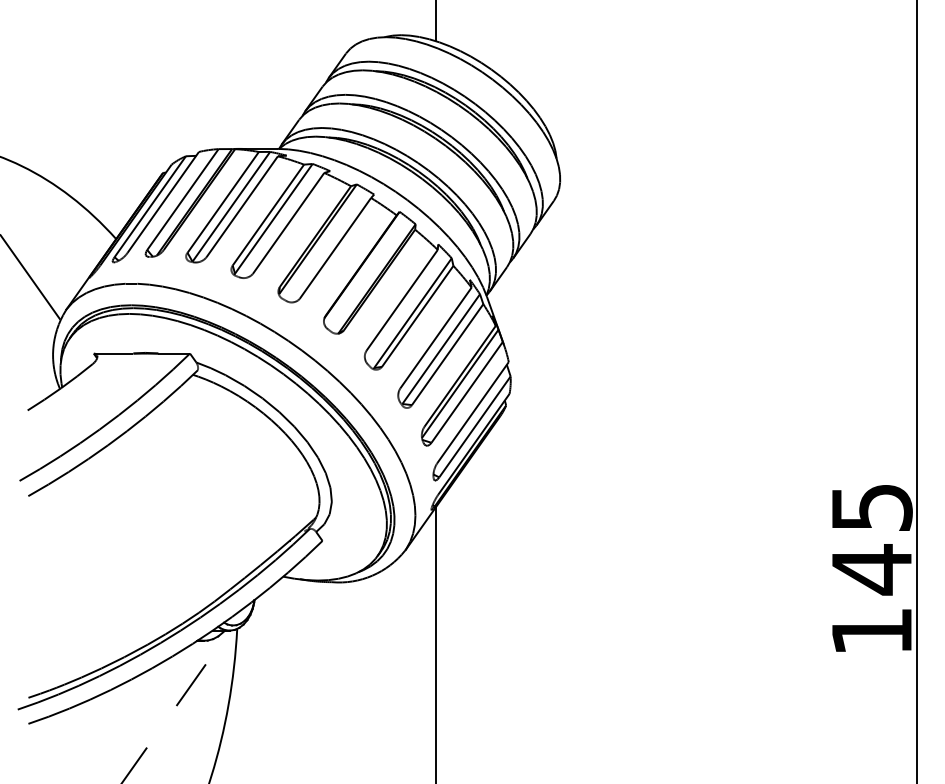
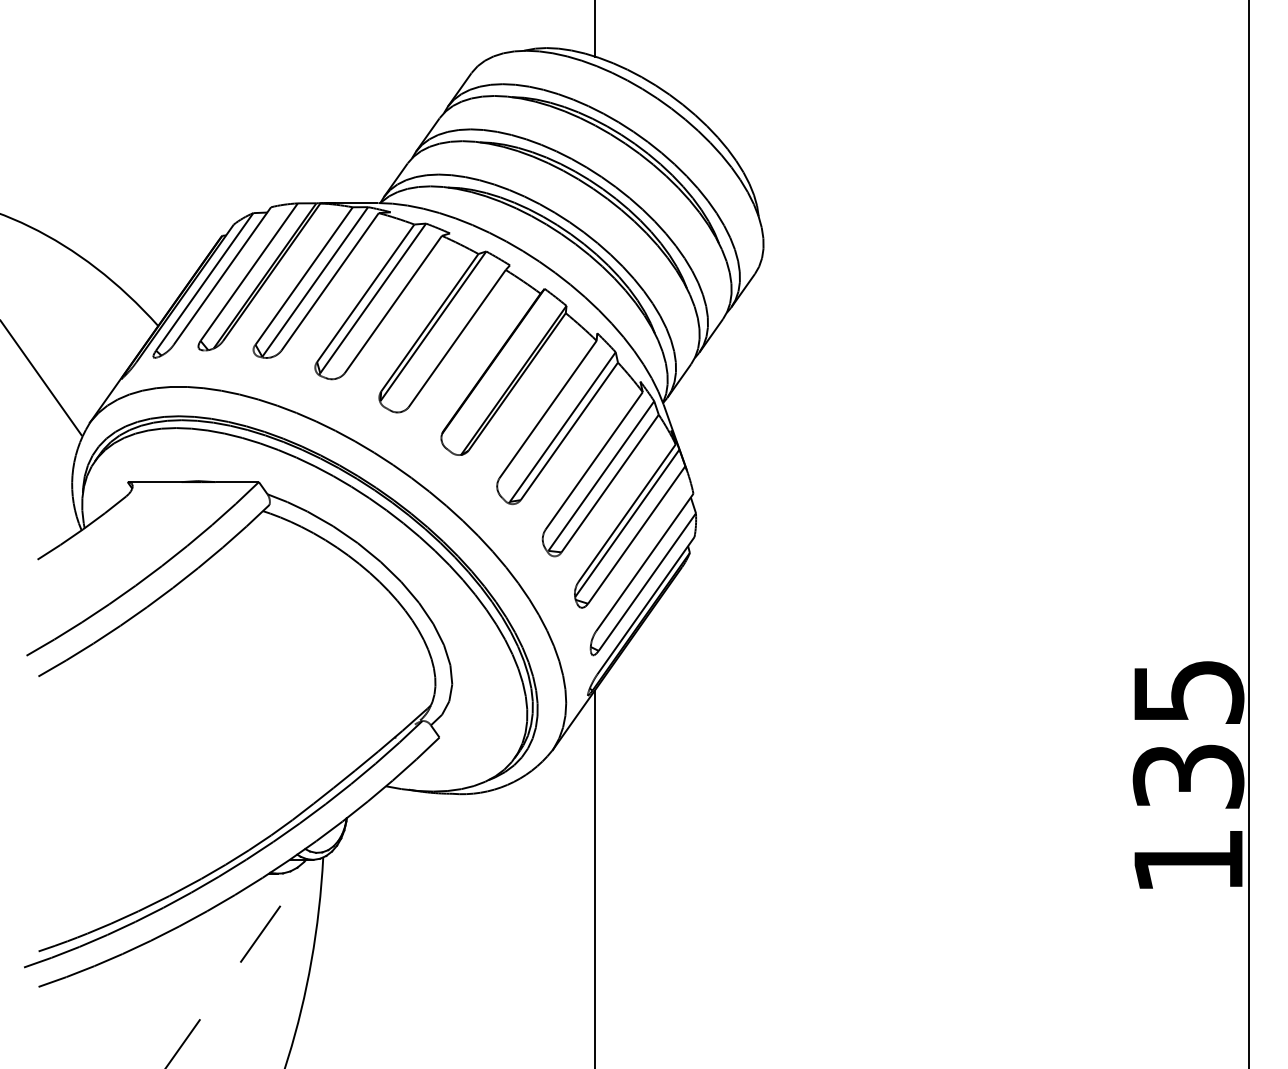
text: (871, 569) -> (1188, 776), 145 -> 135

